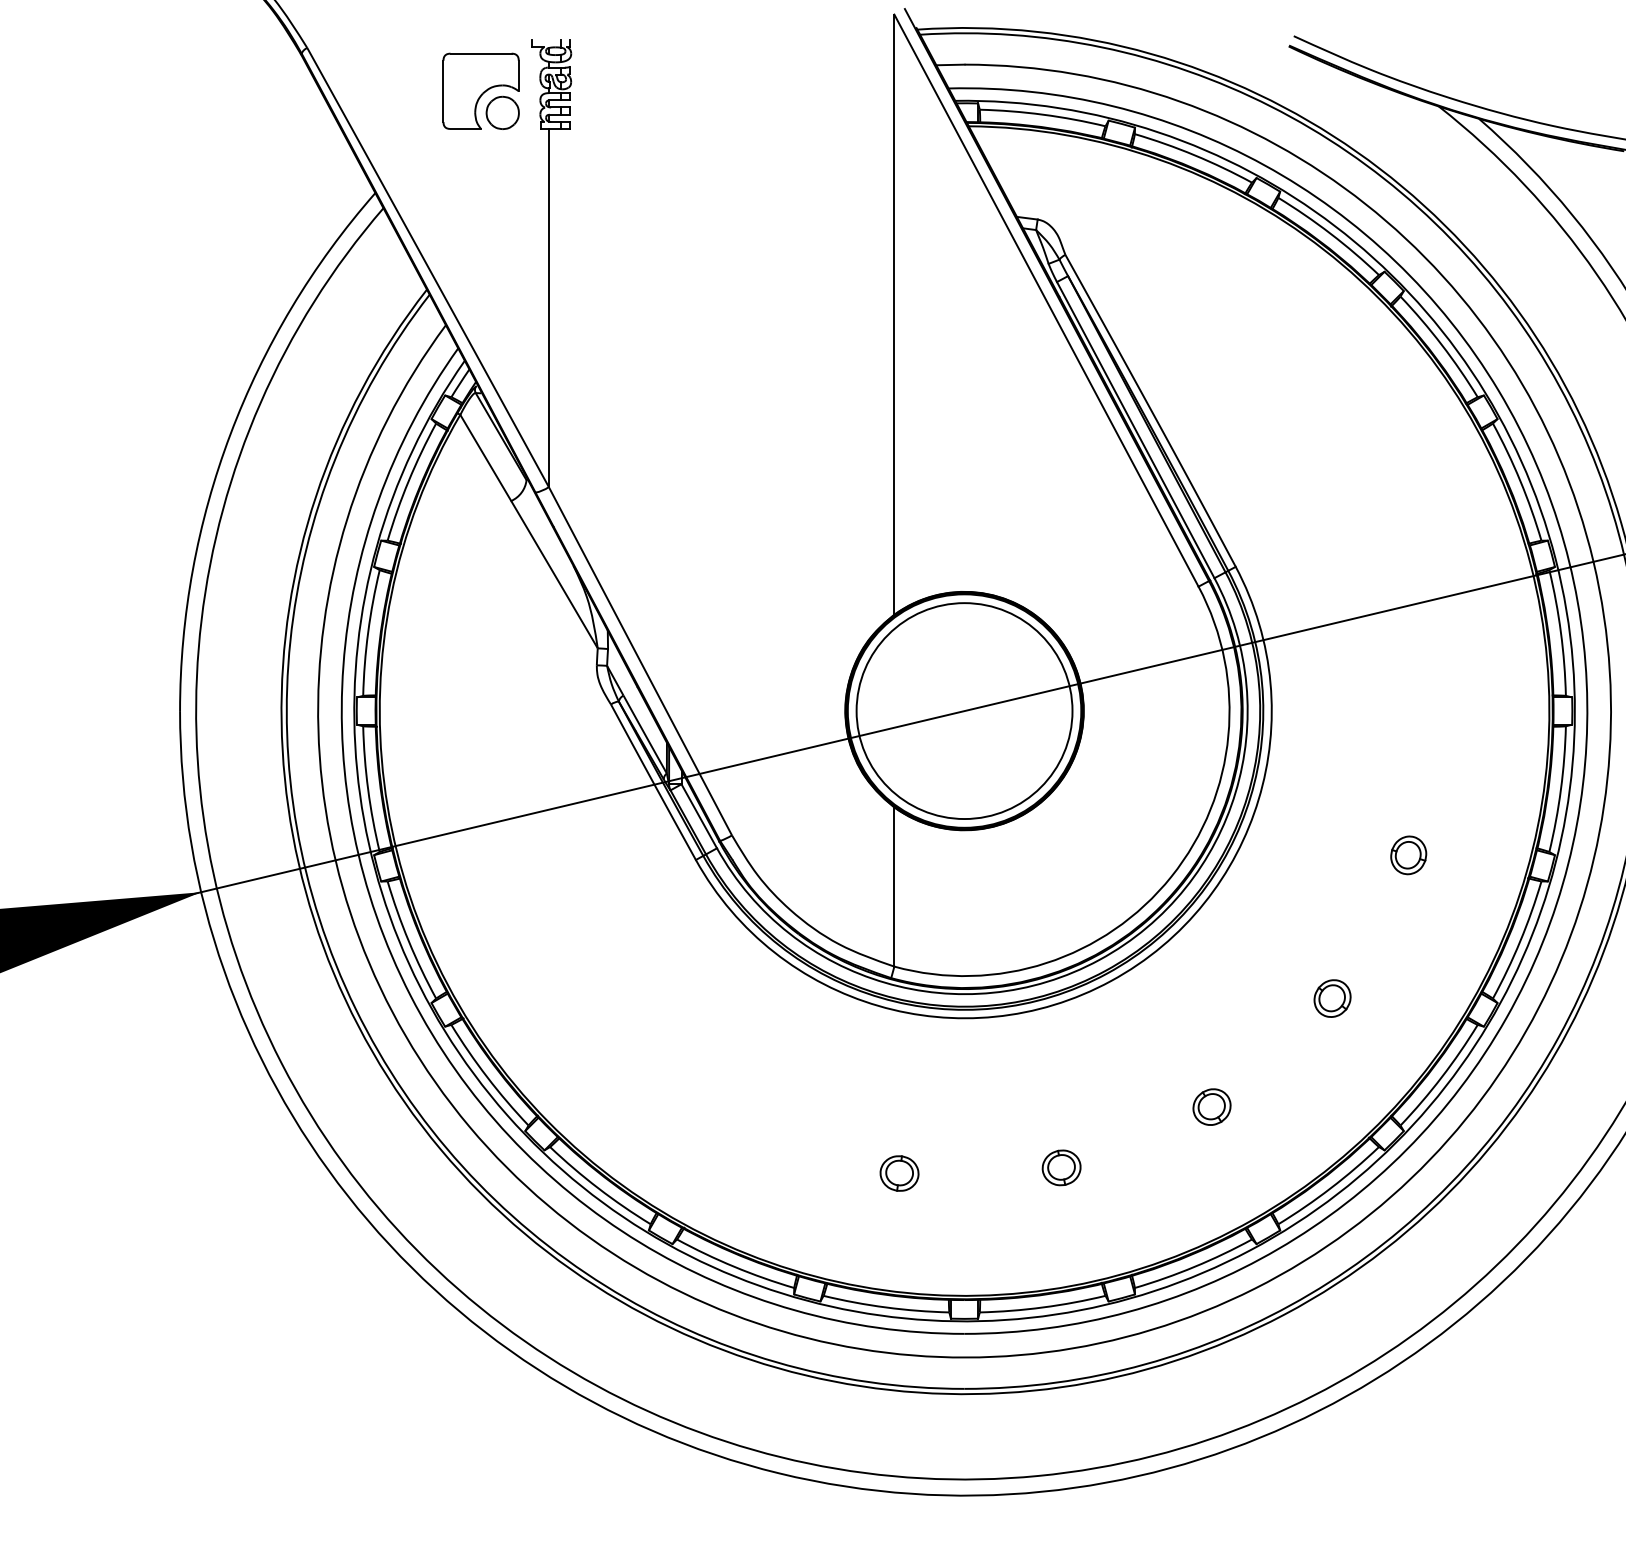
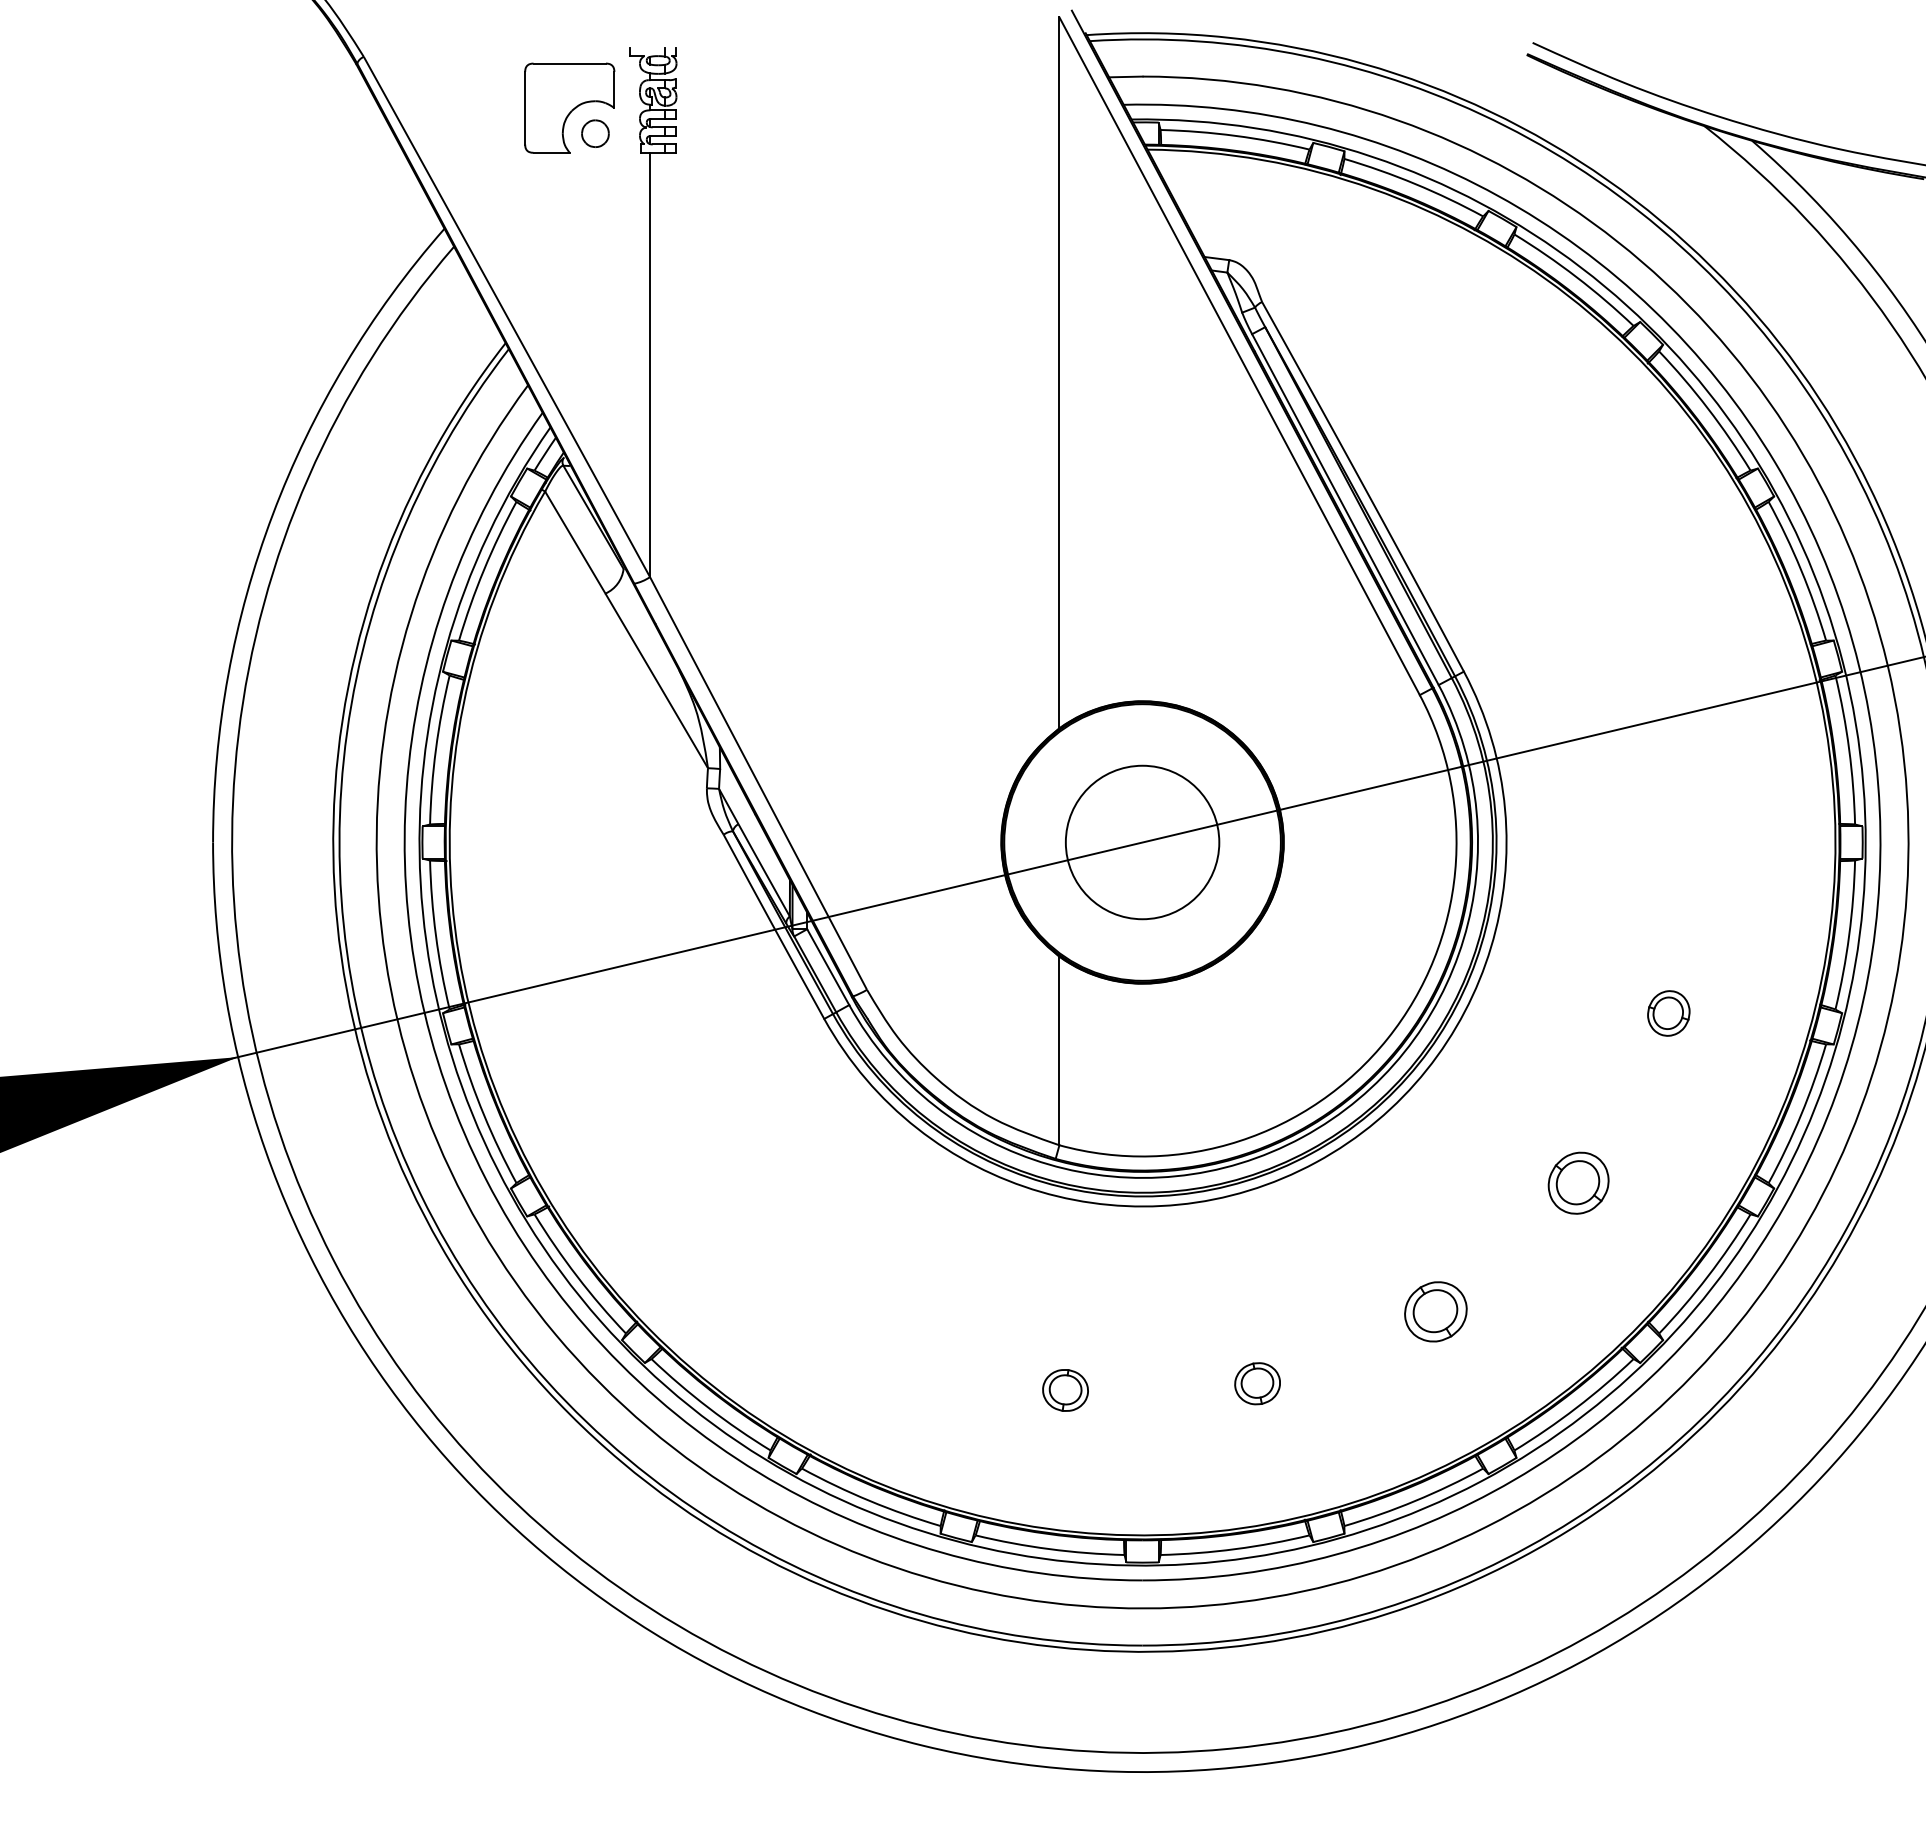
part: (502, 112) -> (595, 133), size x0.7
circle: (964, 711) -> (1142, 842), size x0.6
part: (1332, 998) -> (1578, 1182), size x1.4
part: (1211, 1106) -> (1435, 1311), size x1.4

